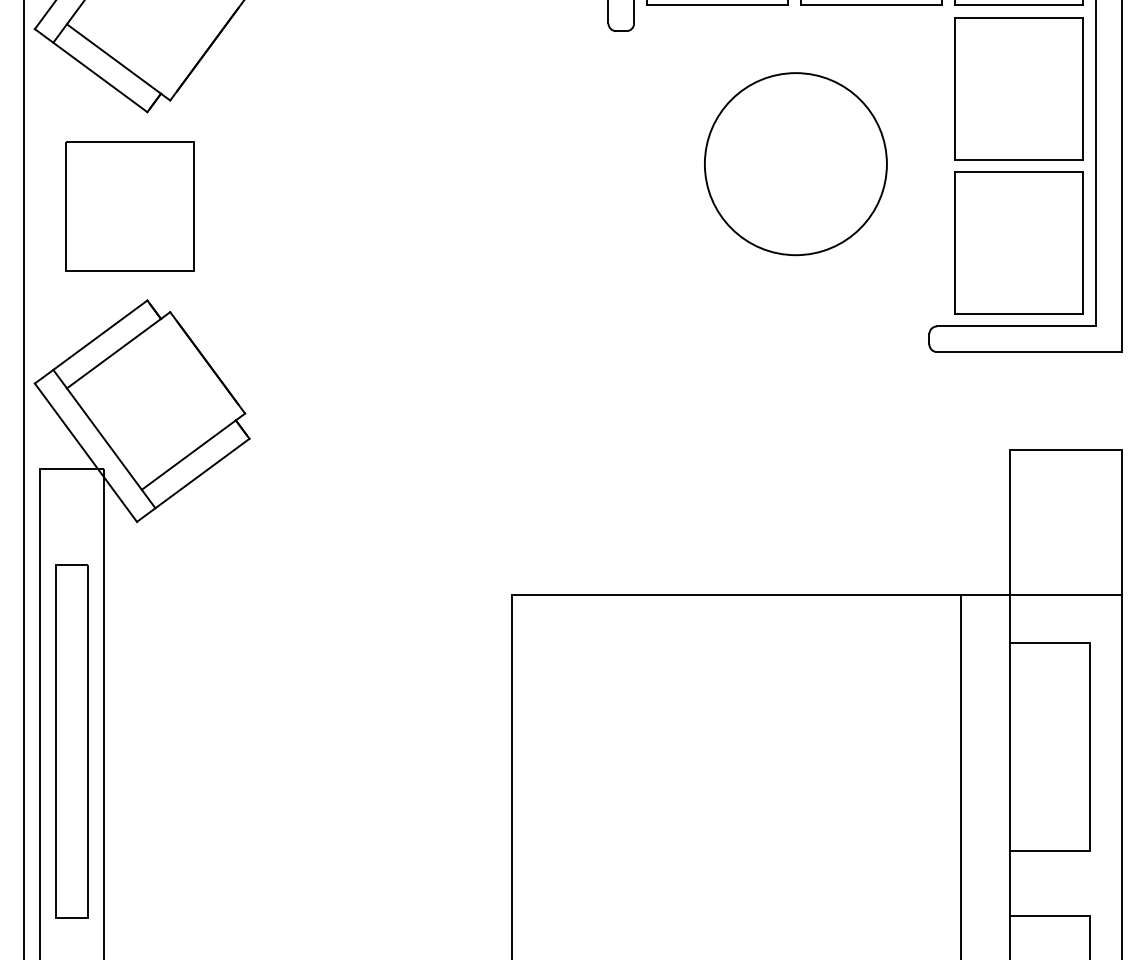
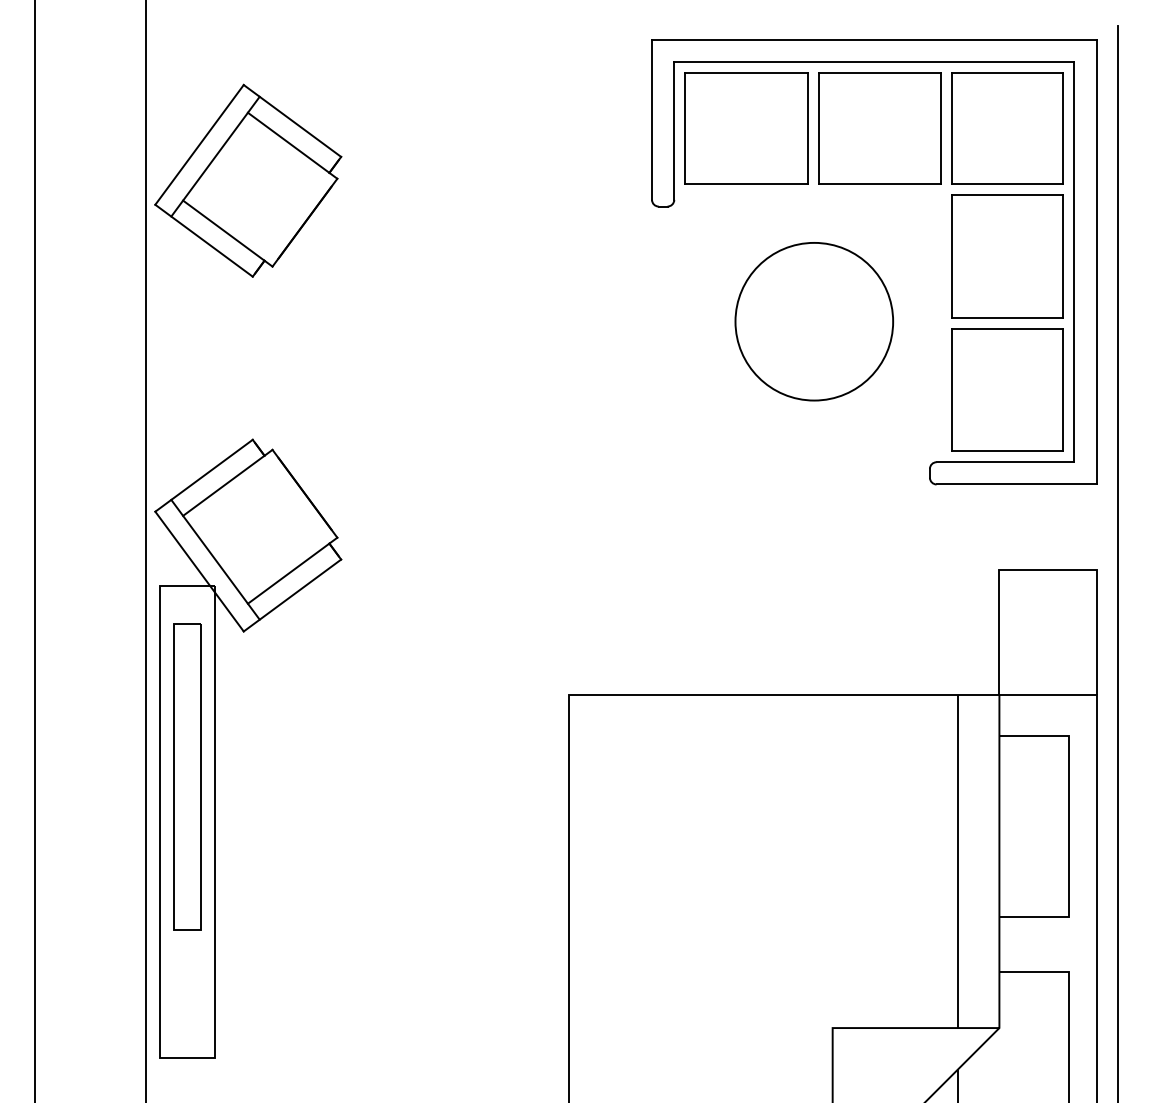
part: (129, 206) -> (237, 358), removed
part: (72, 741) -> (187, 776), moved

